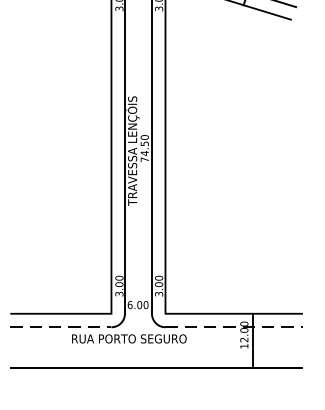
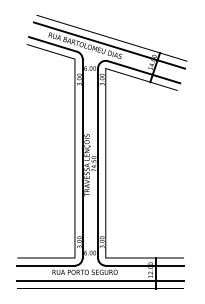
line: (61, 326) -> (46, 265), dashed -> solid
line: (235, 326) -> (145, 265), dashed -> solid
line: (156, 354) -> (100, 281), added

